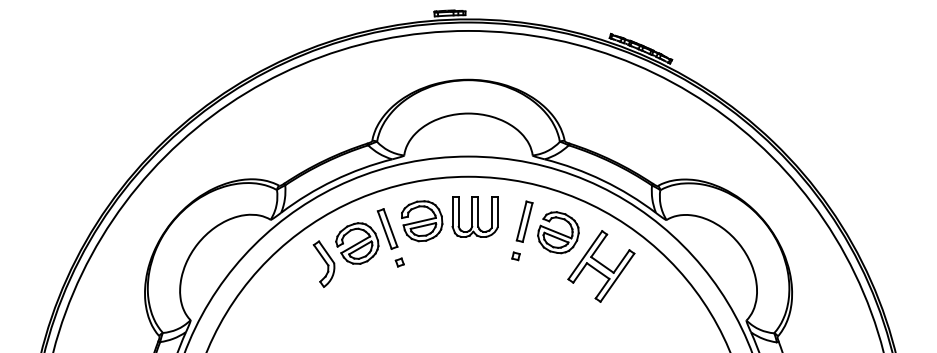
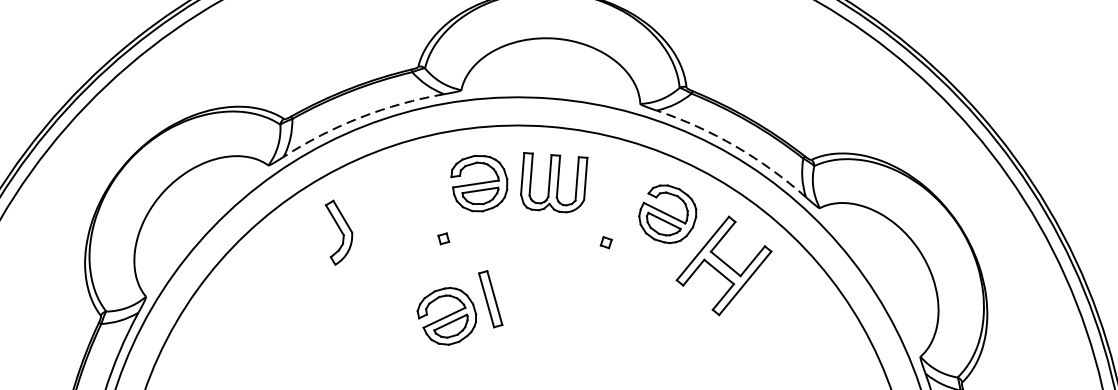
arc: (334, 180) -> (361, 117), solid -> dashed
arc: (603, 180) -> (736, 146), solid -> dashed
part: (524, 221) -> (621, 195), removed
part: (366, 236) -> (460, 307), moved

